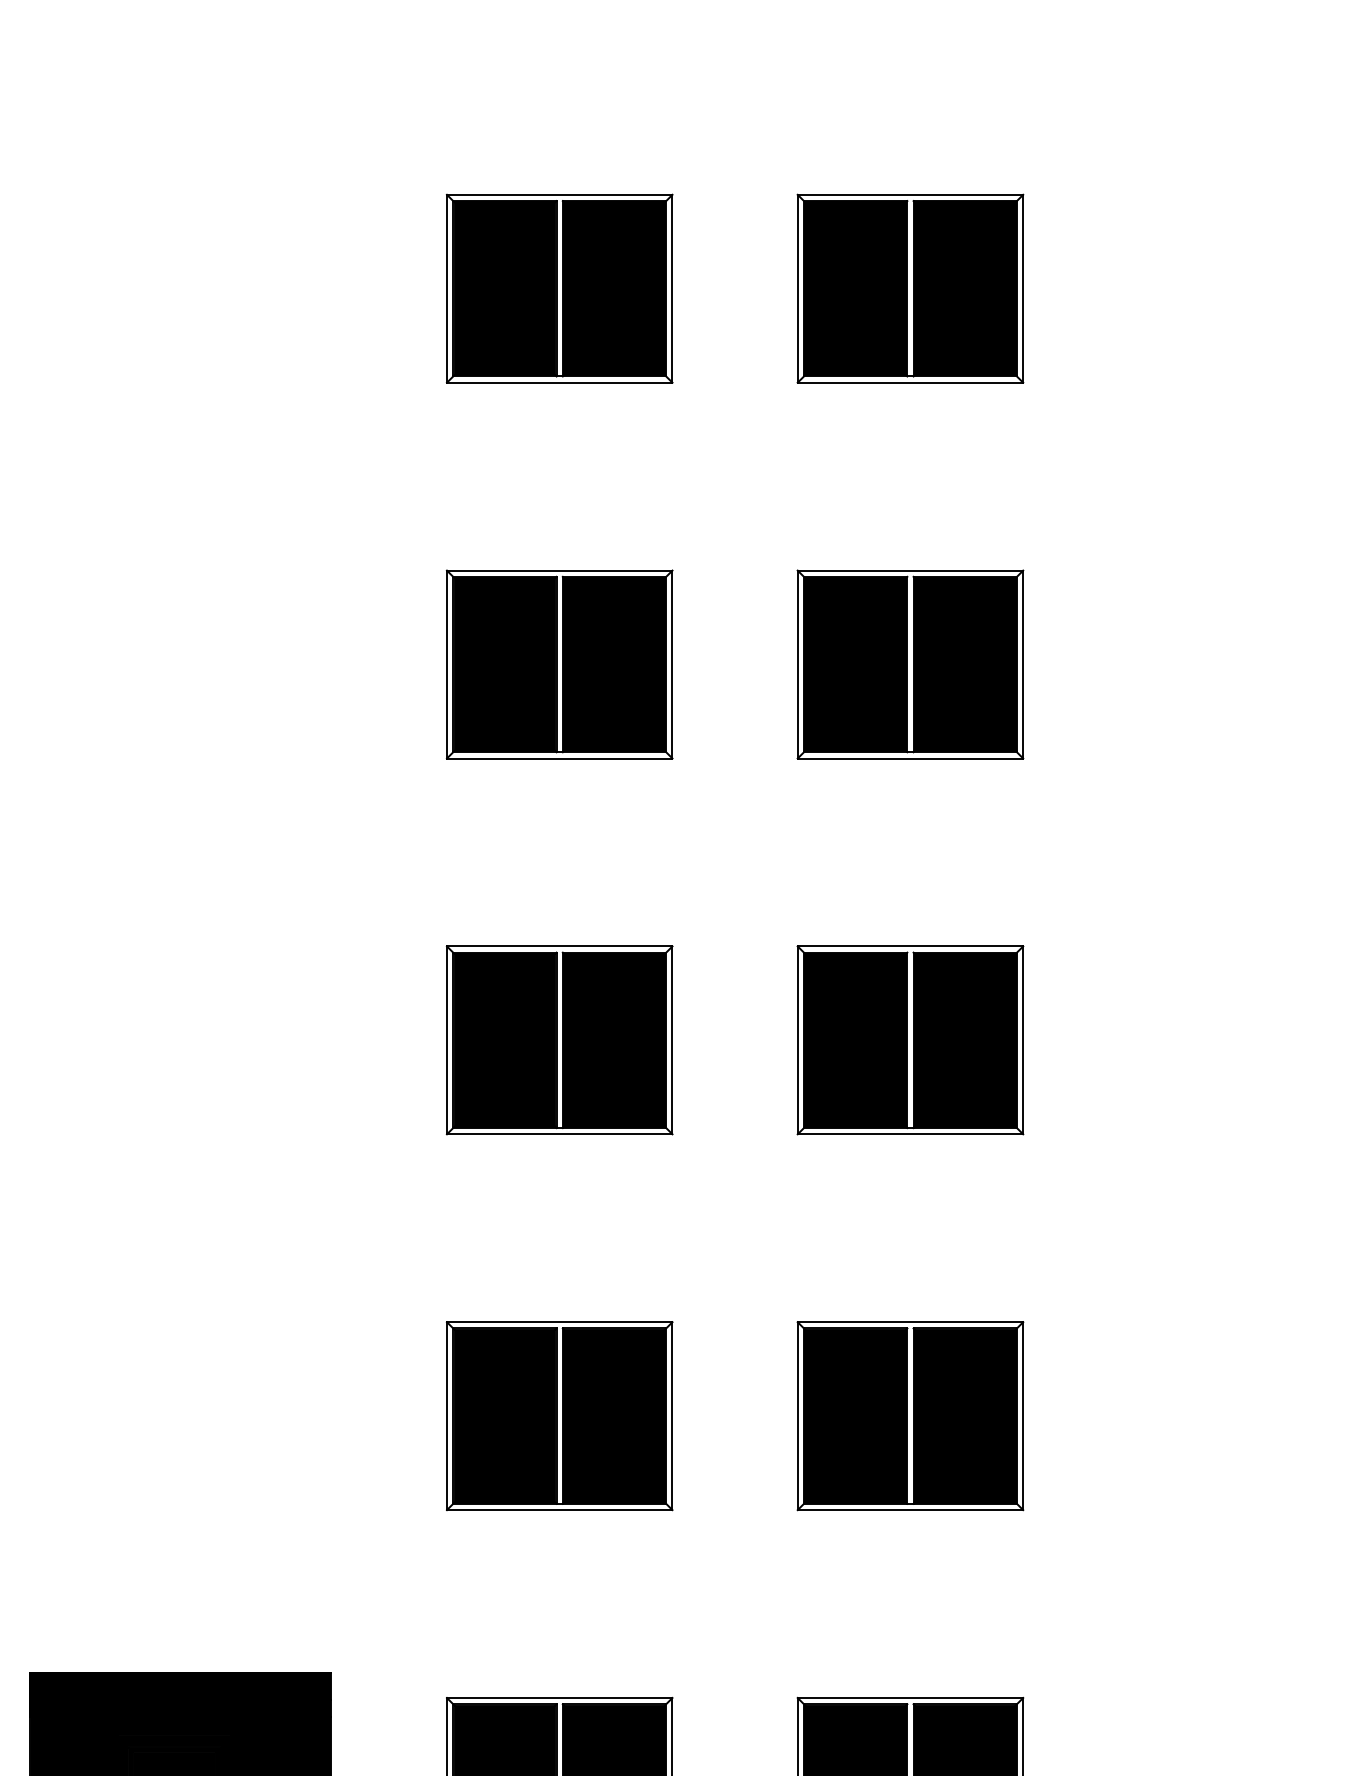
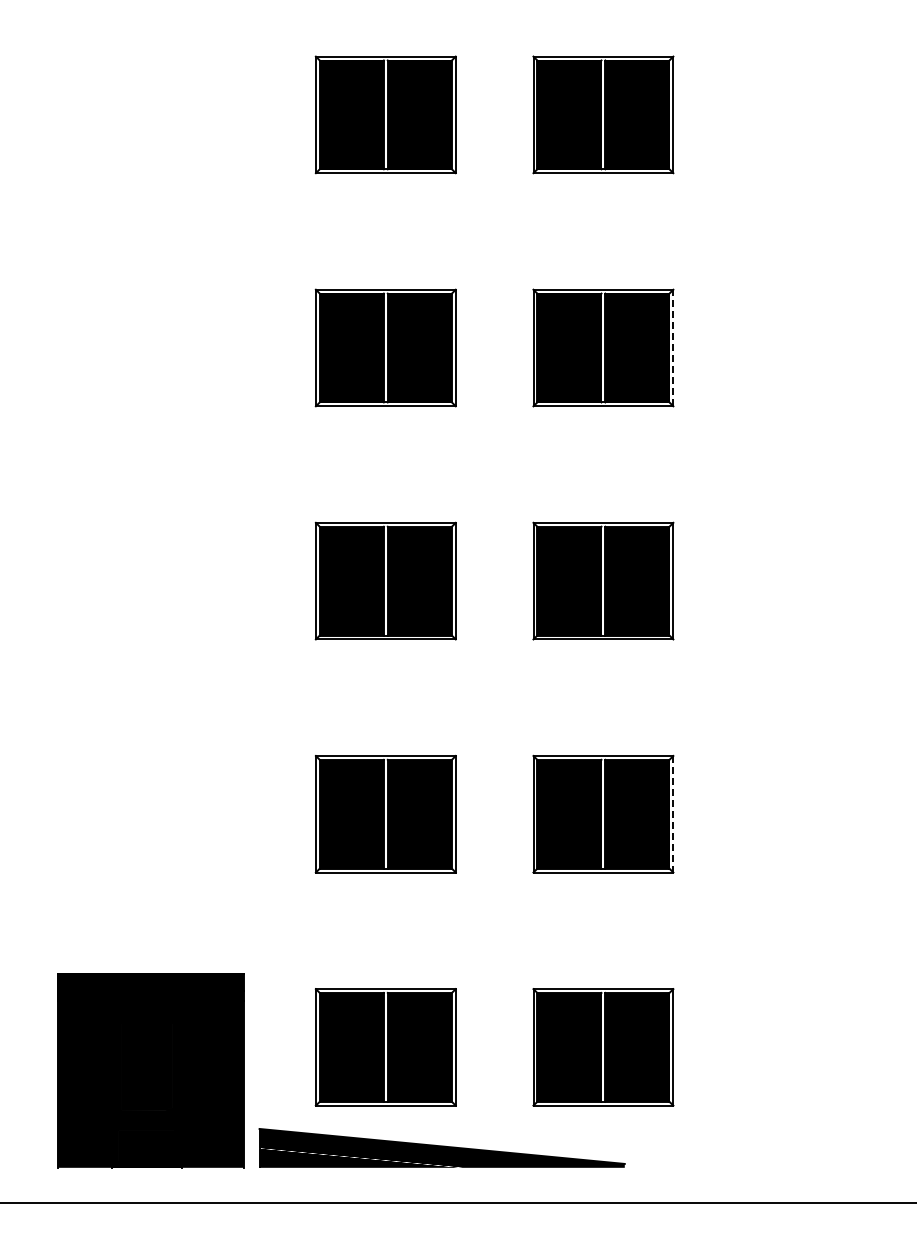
line: (1023, 663) -> (673, 347), solid -> dashed
line: (1023, 1414) -> (673, 813), solid -> dashed

